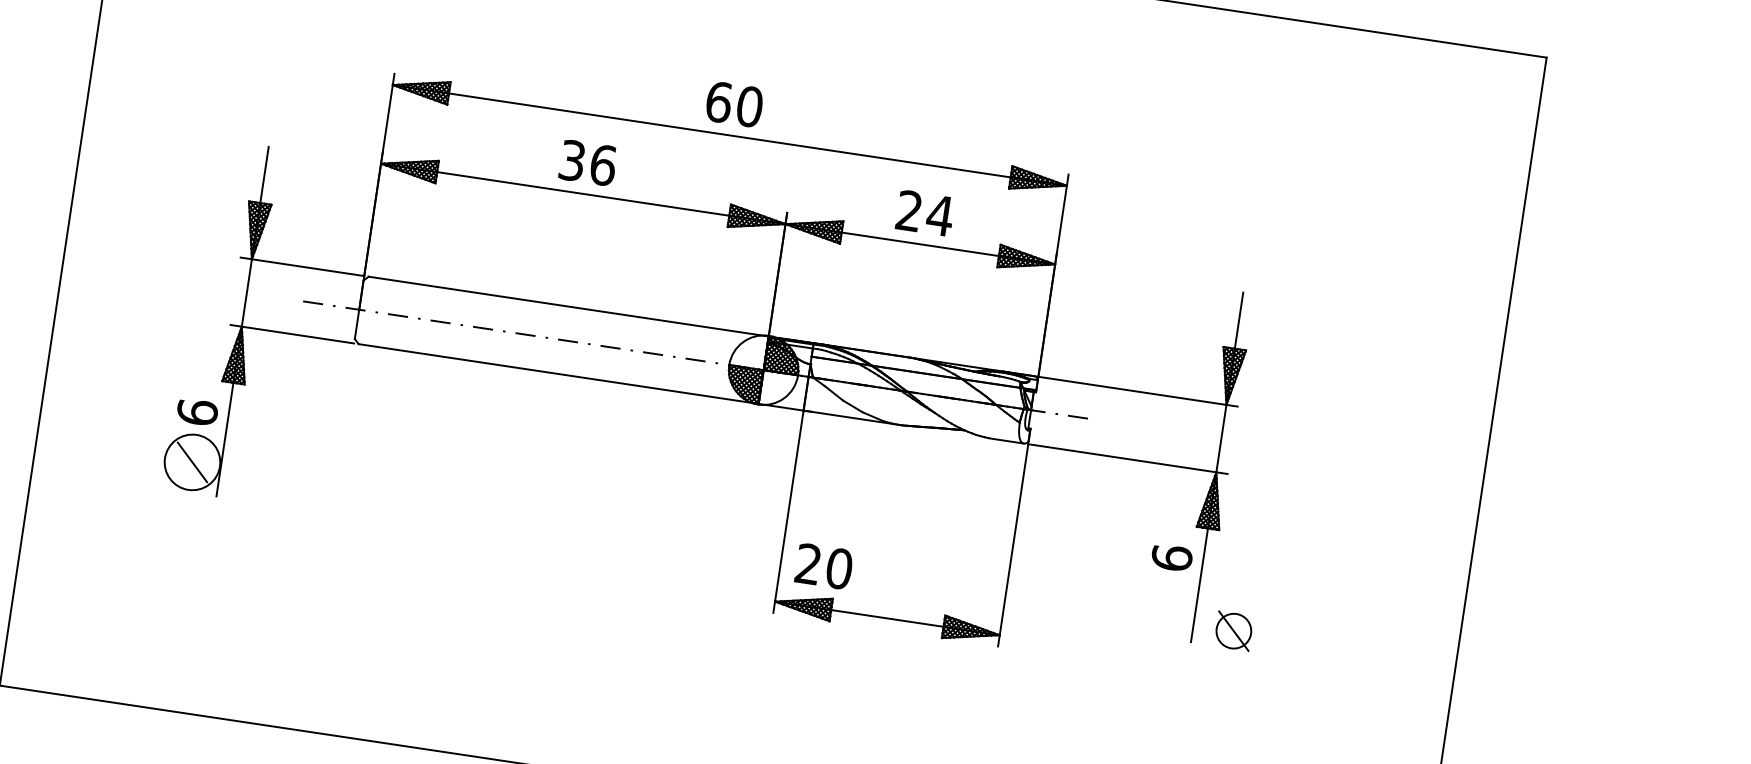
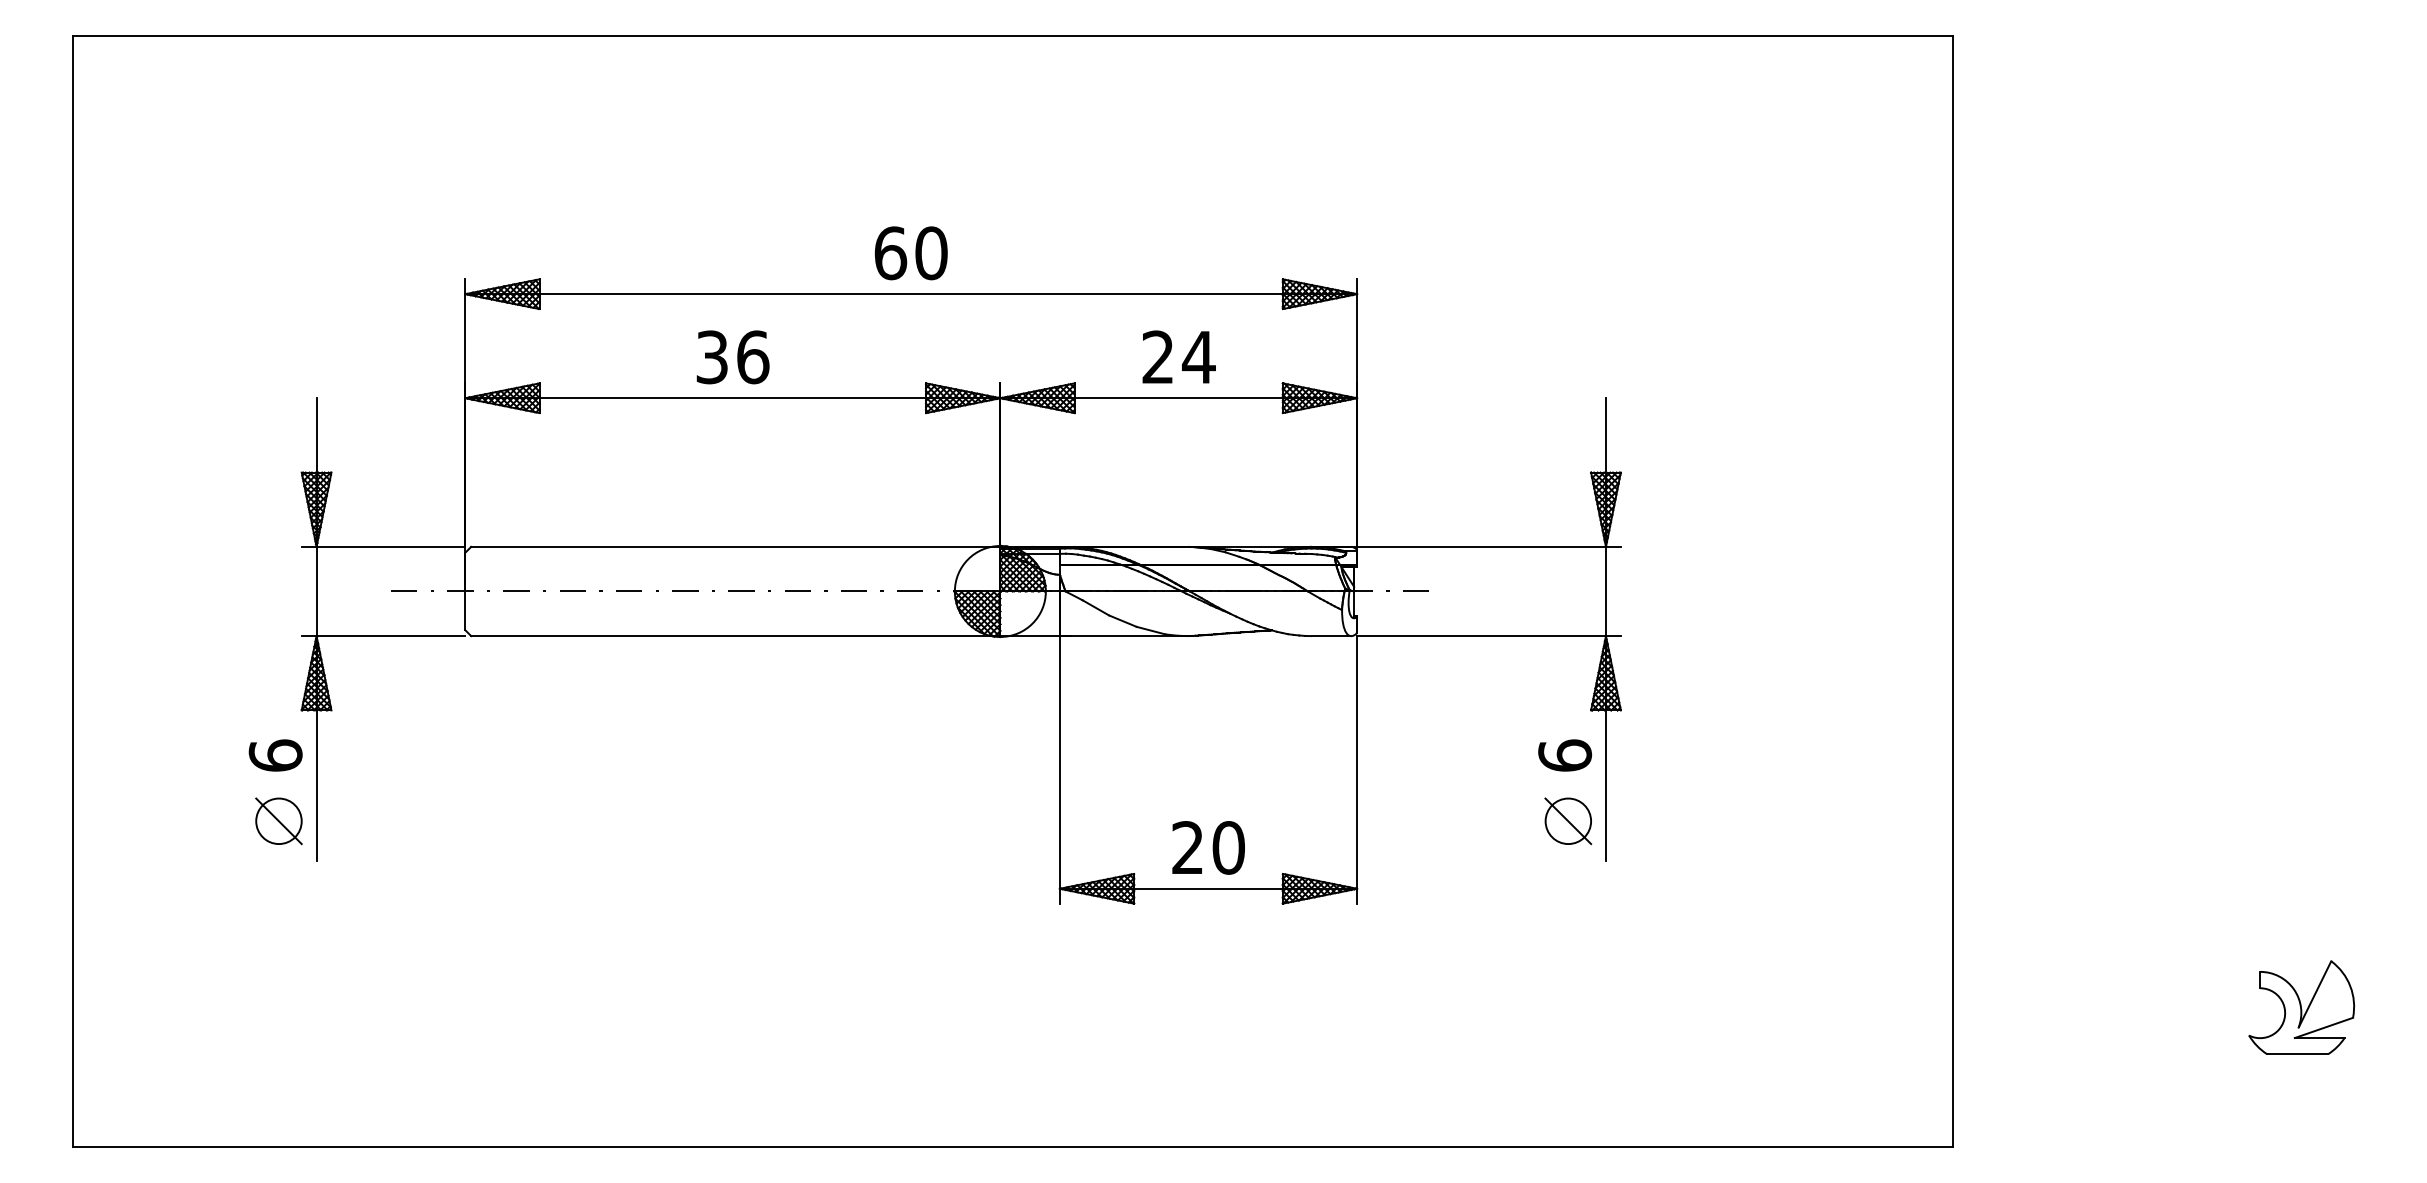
circle: (192, 462) -> (278, 821), size x0.62
text: (824, 566) -> (1208, 847), moved
part: (1233, 631) -> (1568, 821), moved

